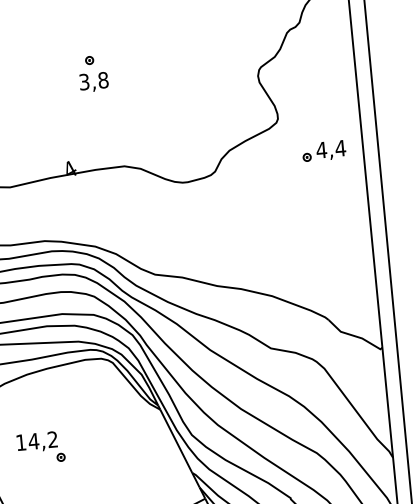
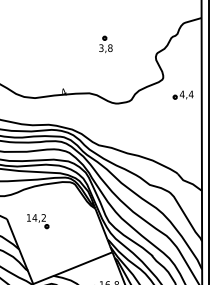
part: (92, 73) -> (105, 44), moved

